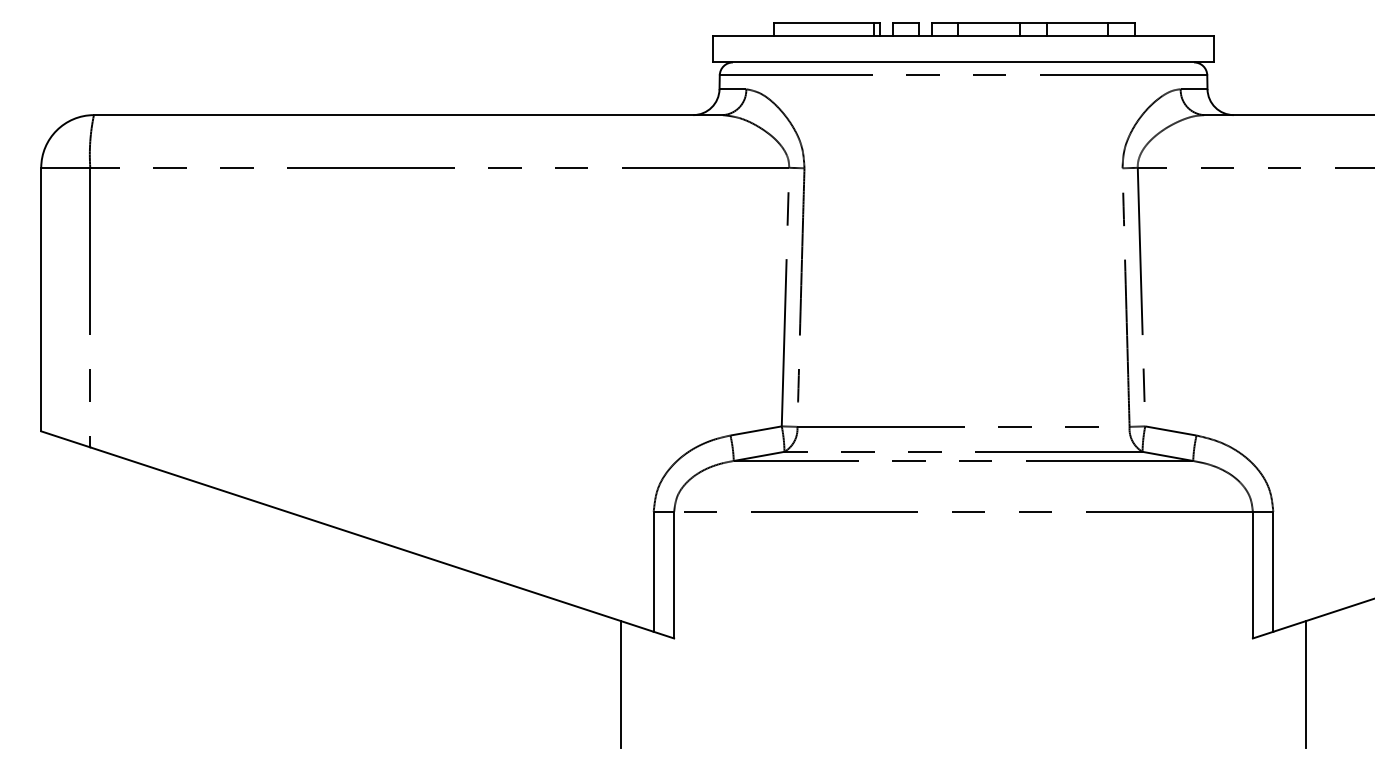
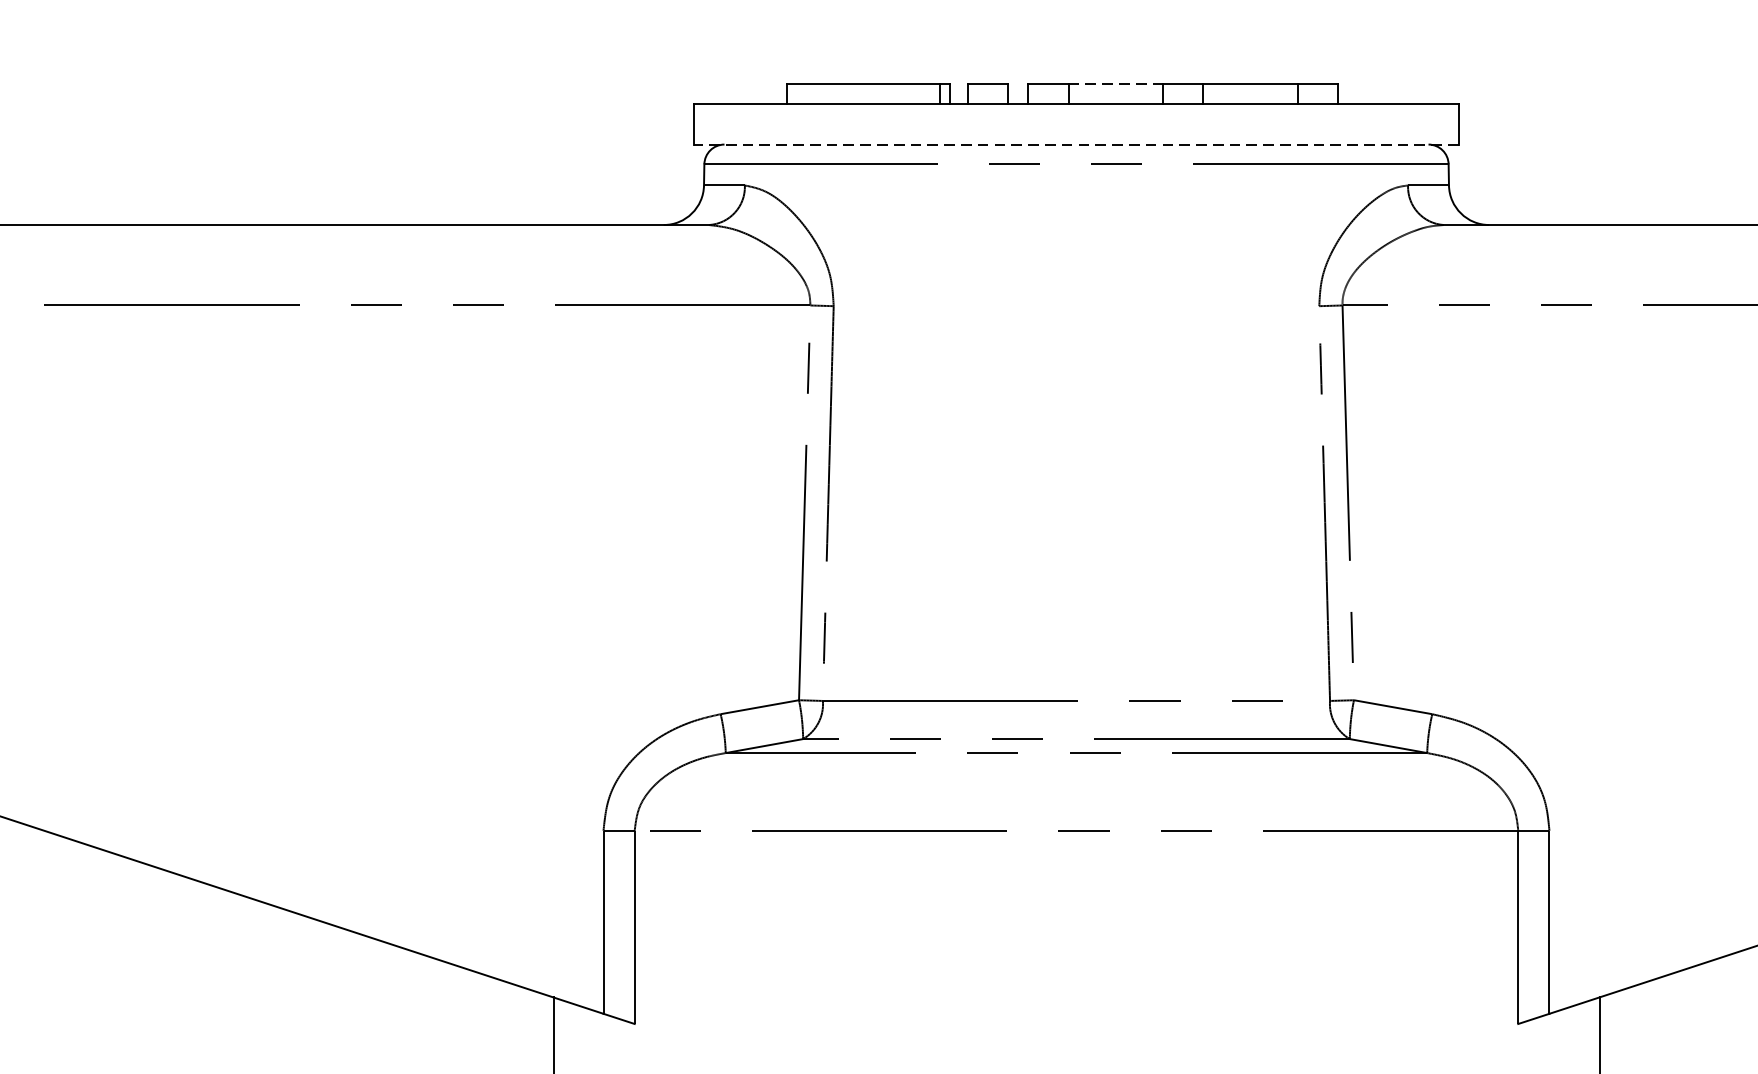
line: (989, 22) -> (1116, 83), solid -> dashed
line: (963, 62) -> (1076, 144), solid -> dashed

